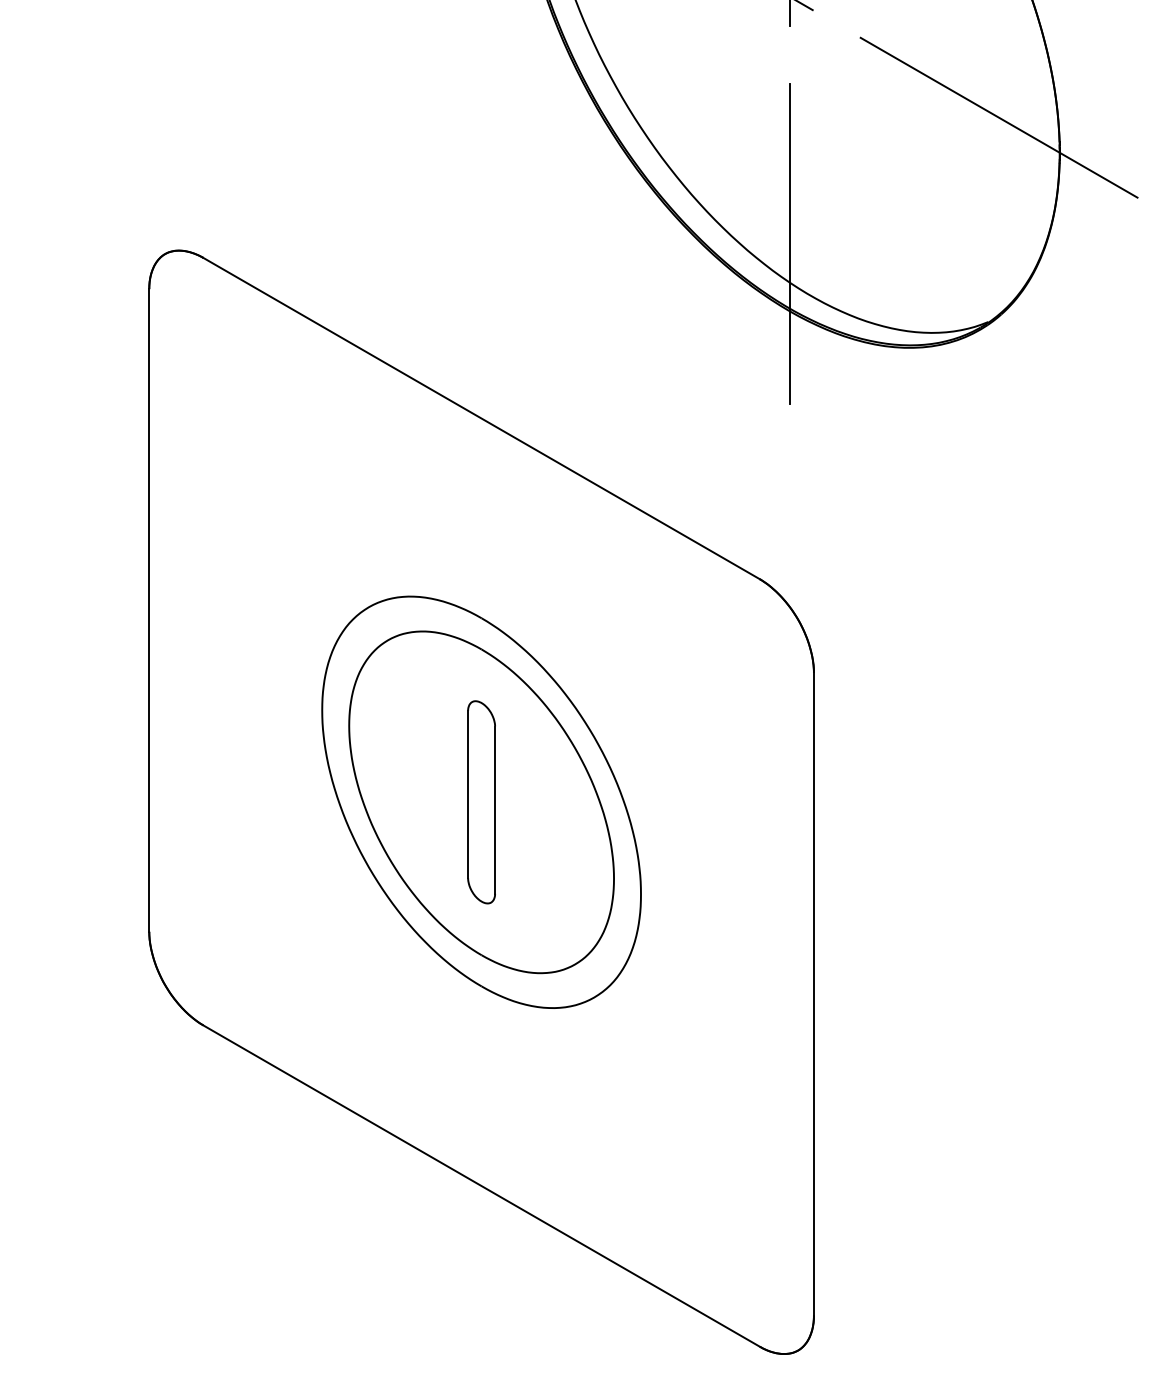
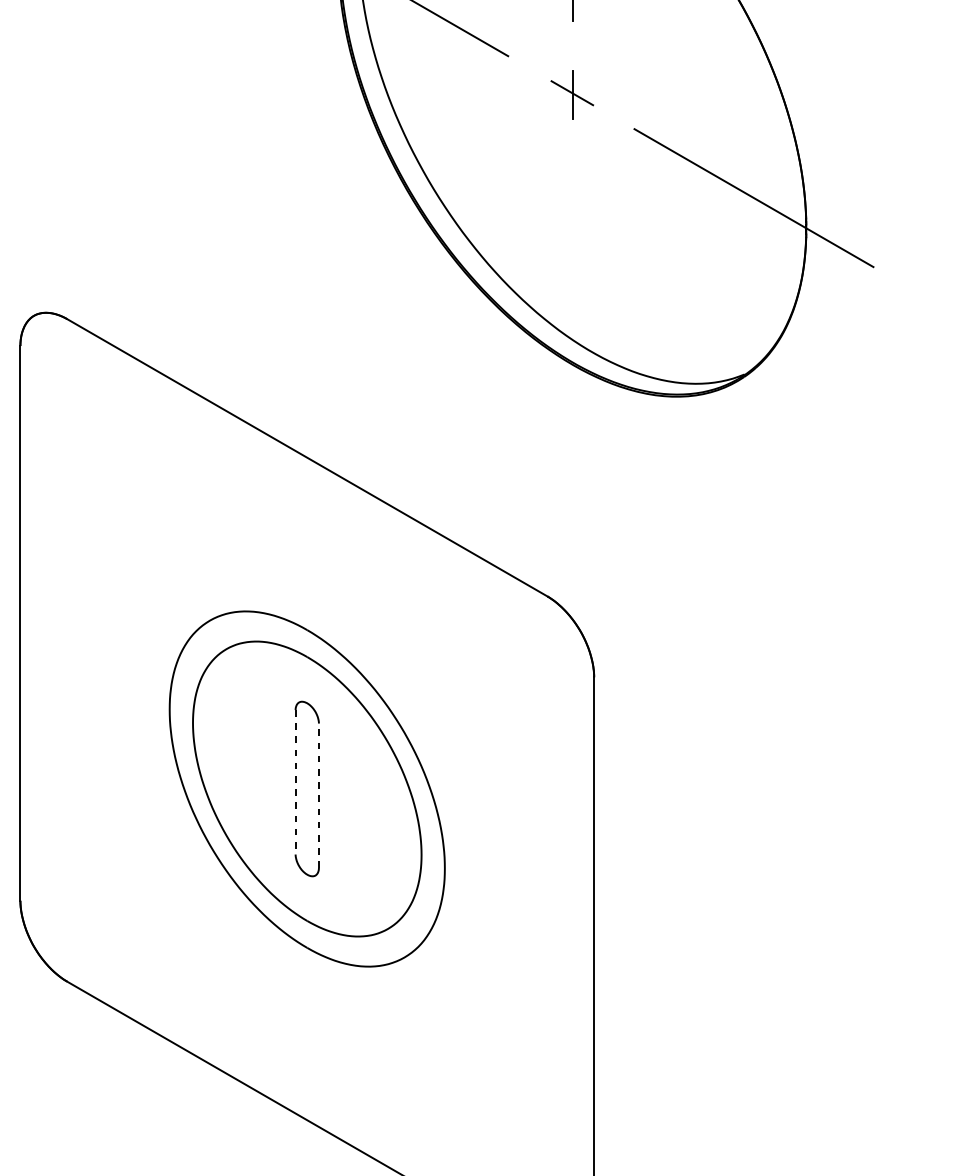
line: (789, 243) -> (573, 306), removed
line: (468, 794) -> (295, 782), solid -> dashed
line: (495, 810) -> (319, 796), solid -> dashed

